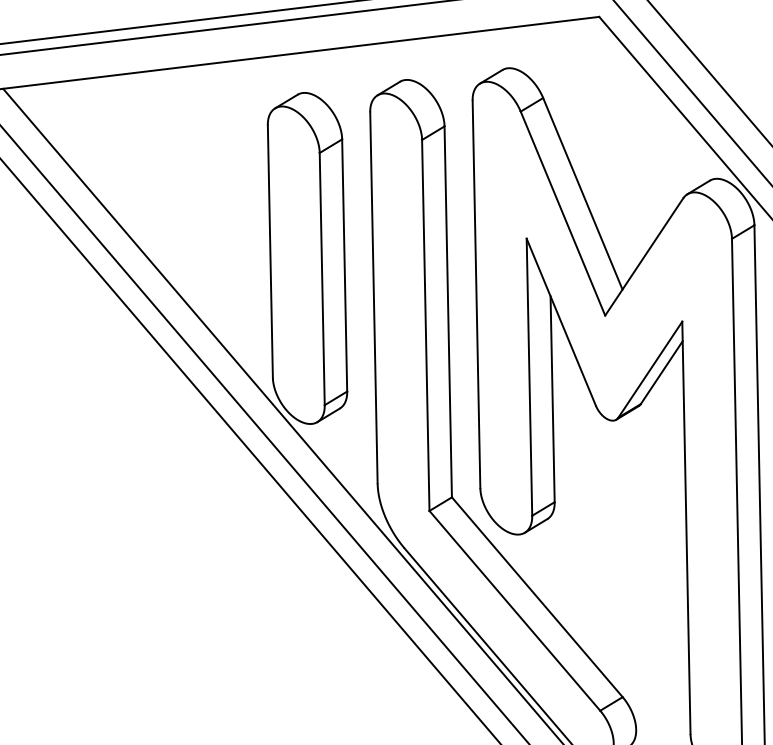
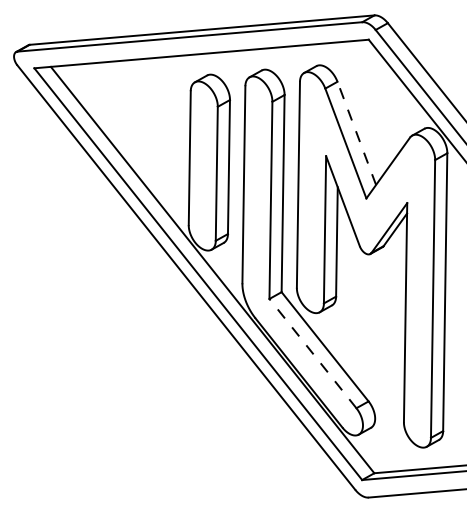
line: (582, 192) -> (356, 132), solid -> dashed
line: (514, 610) -> (312, 353), solid -> dashed

